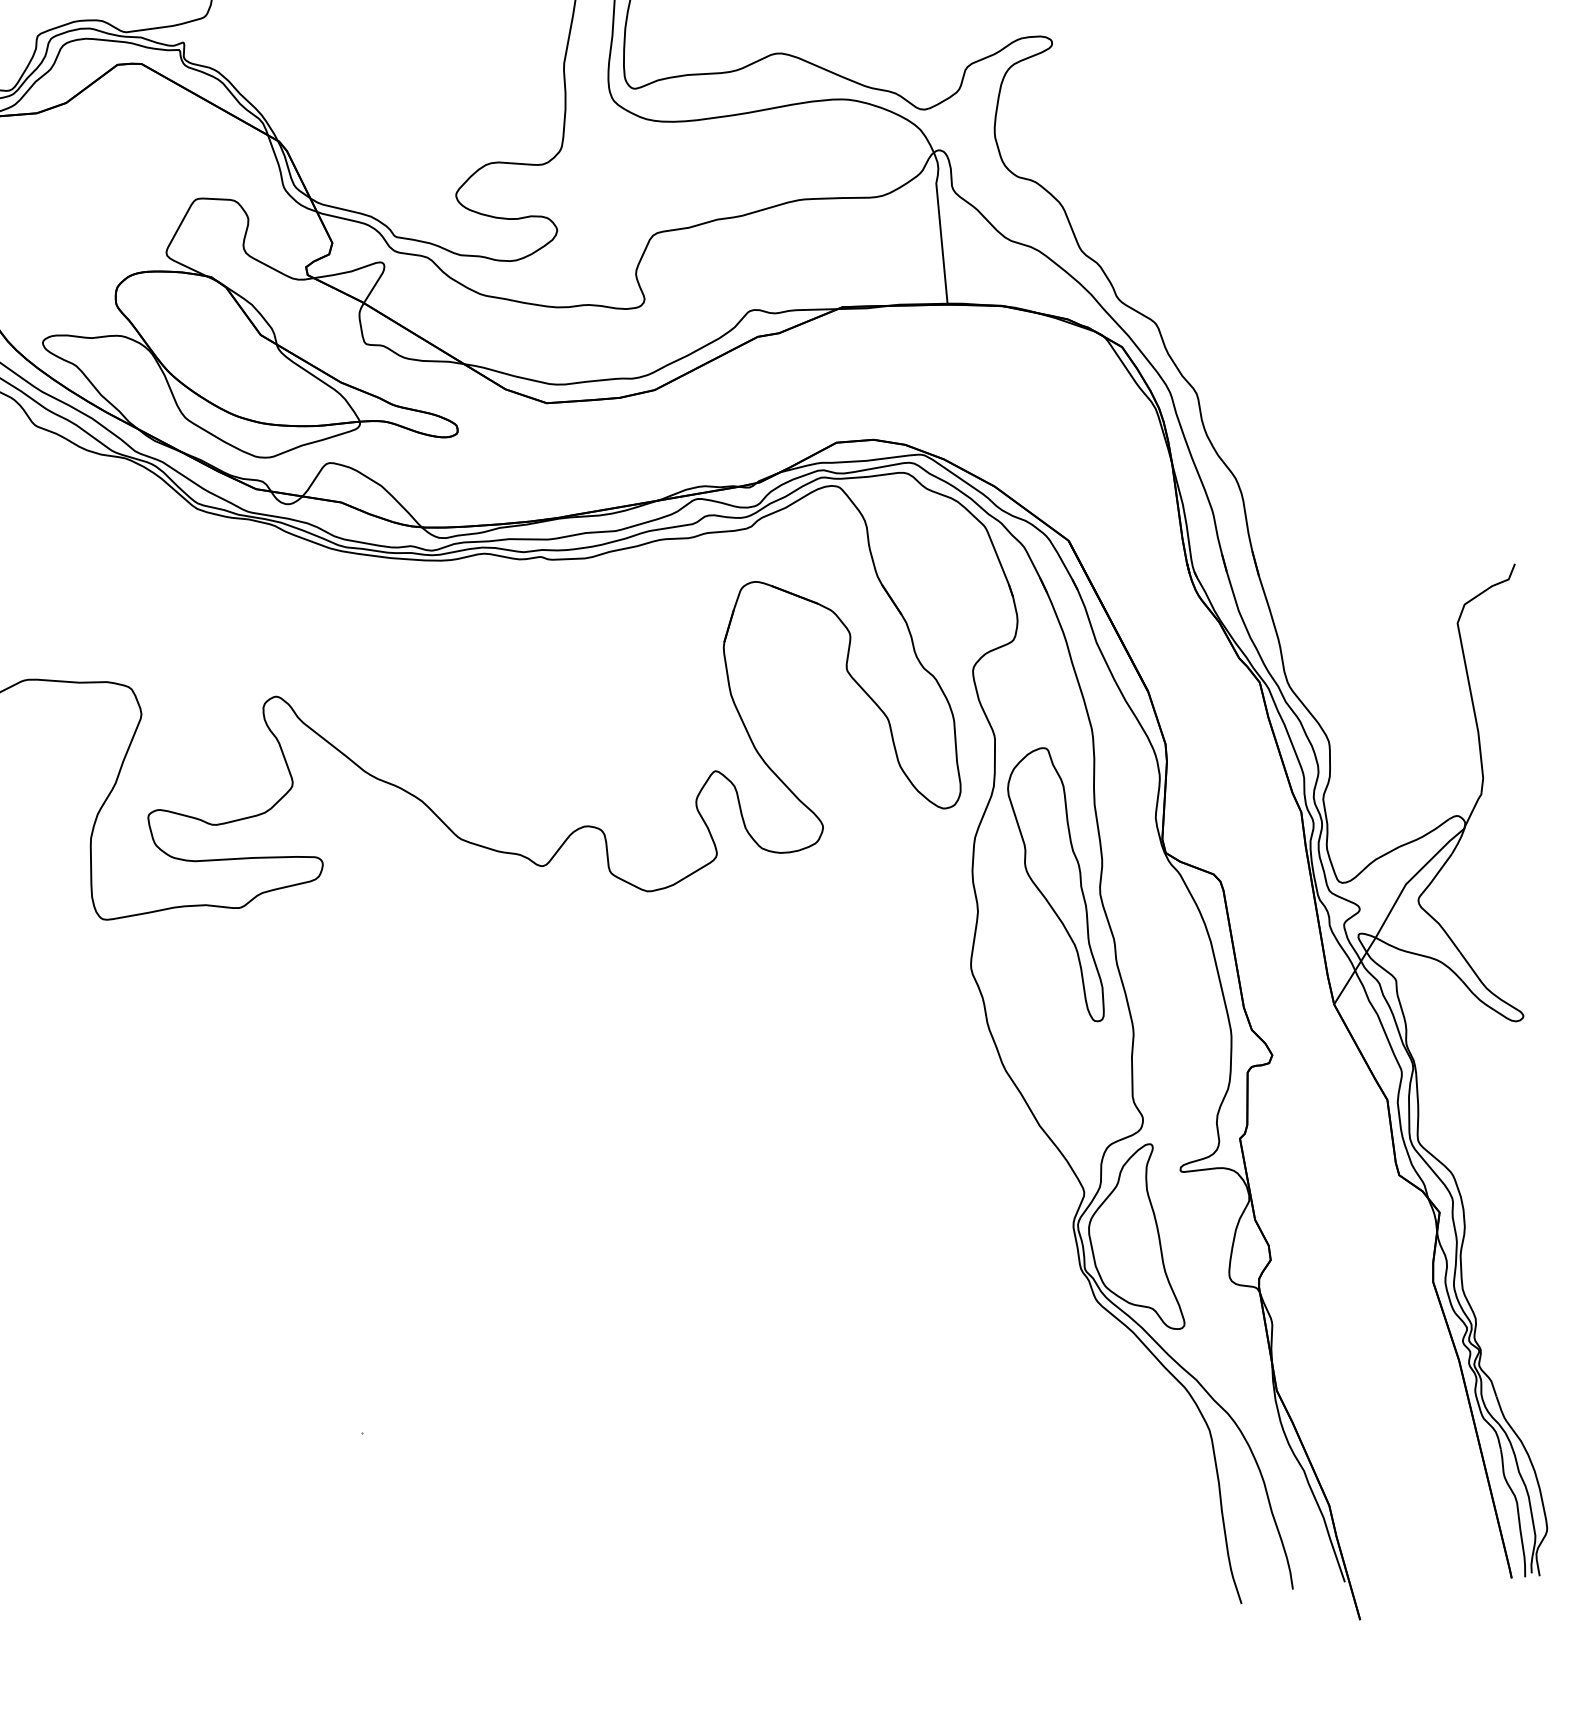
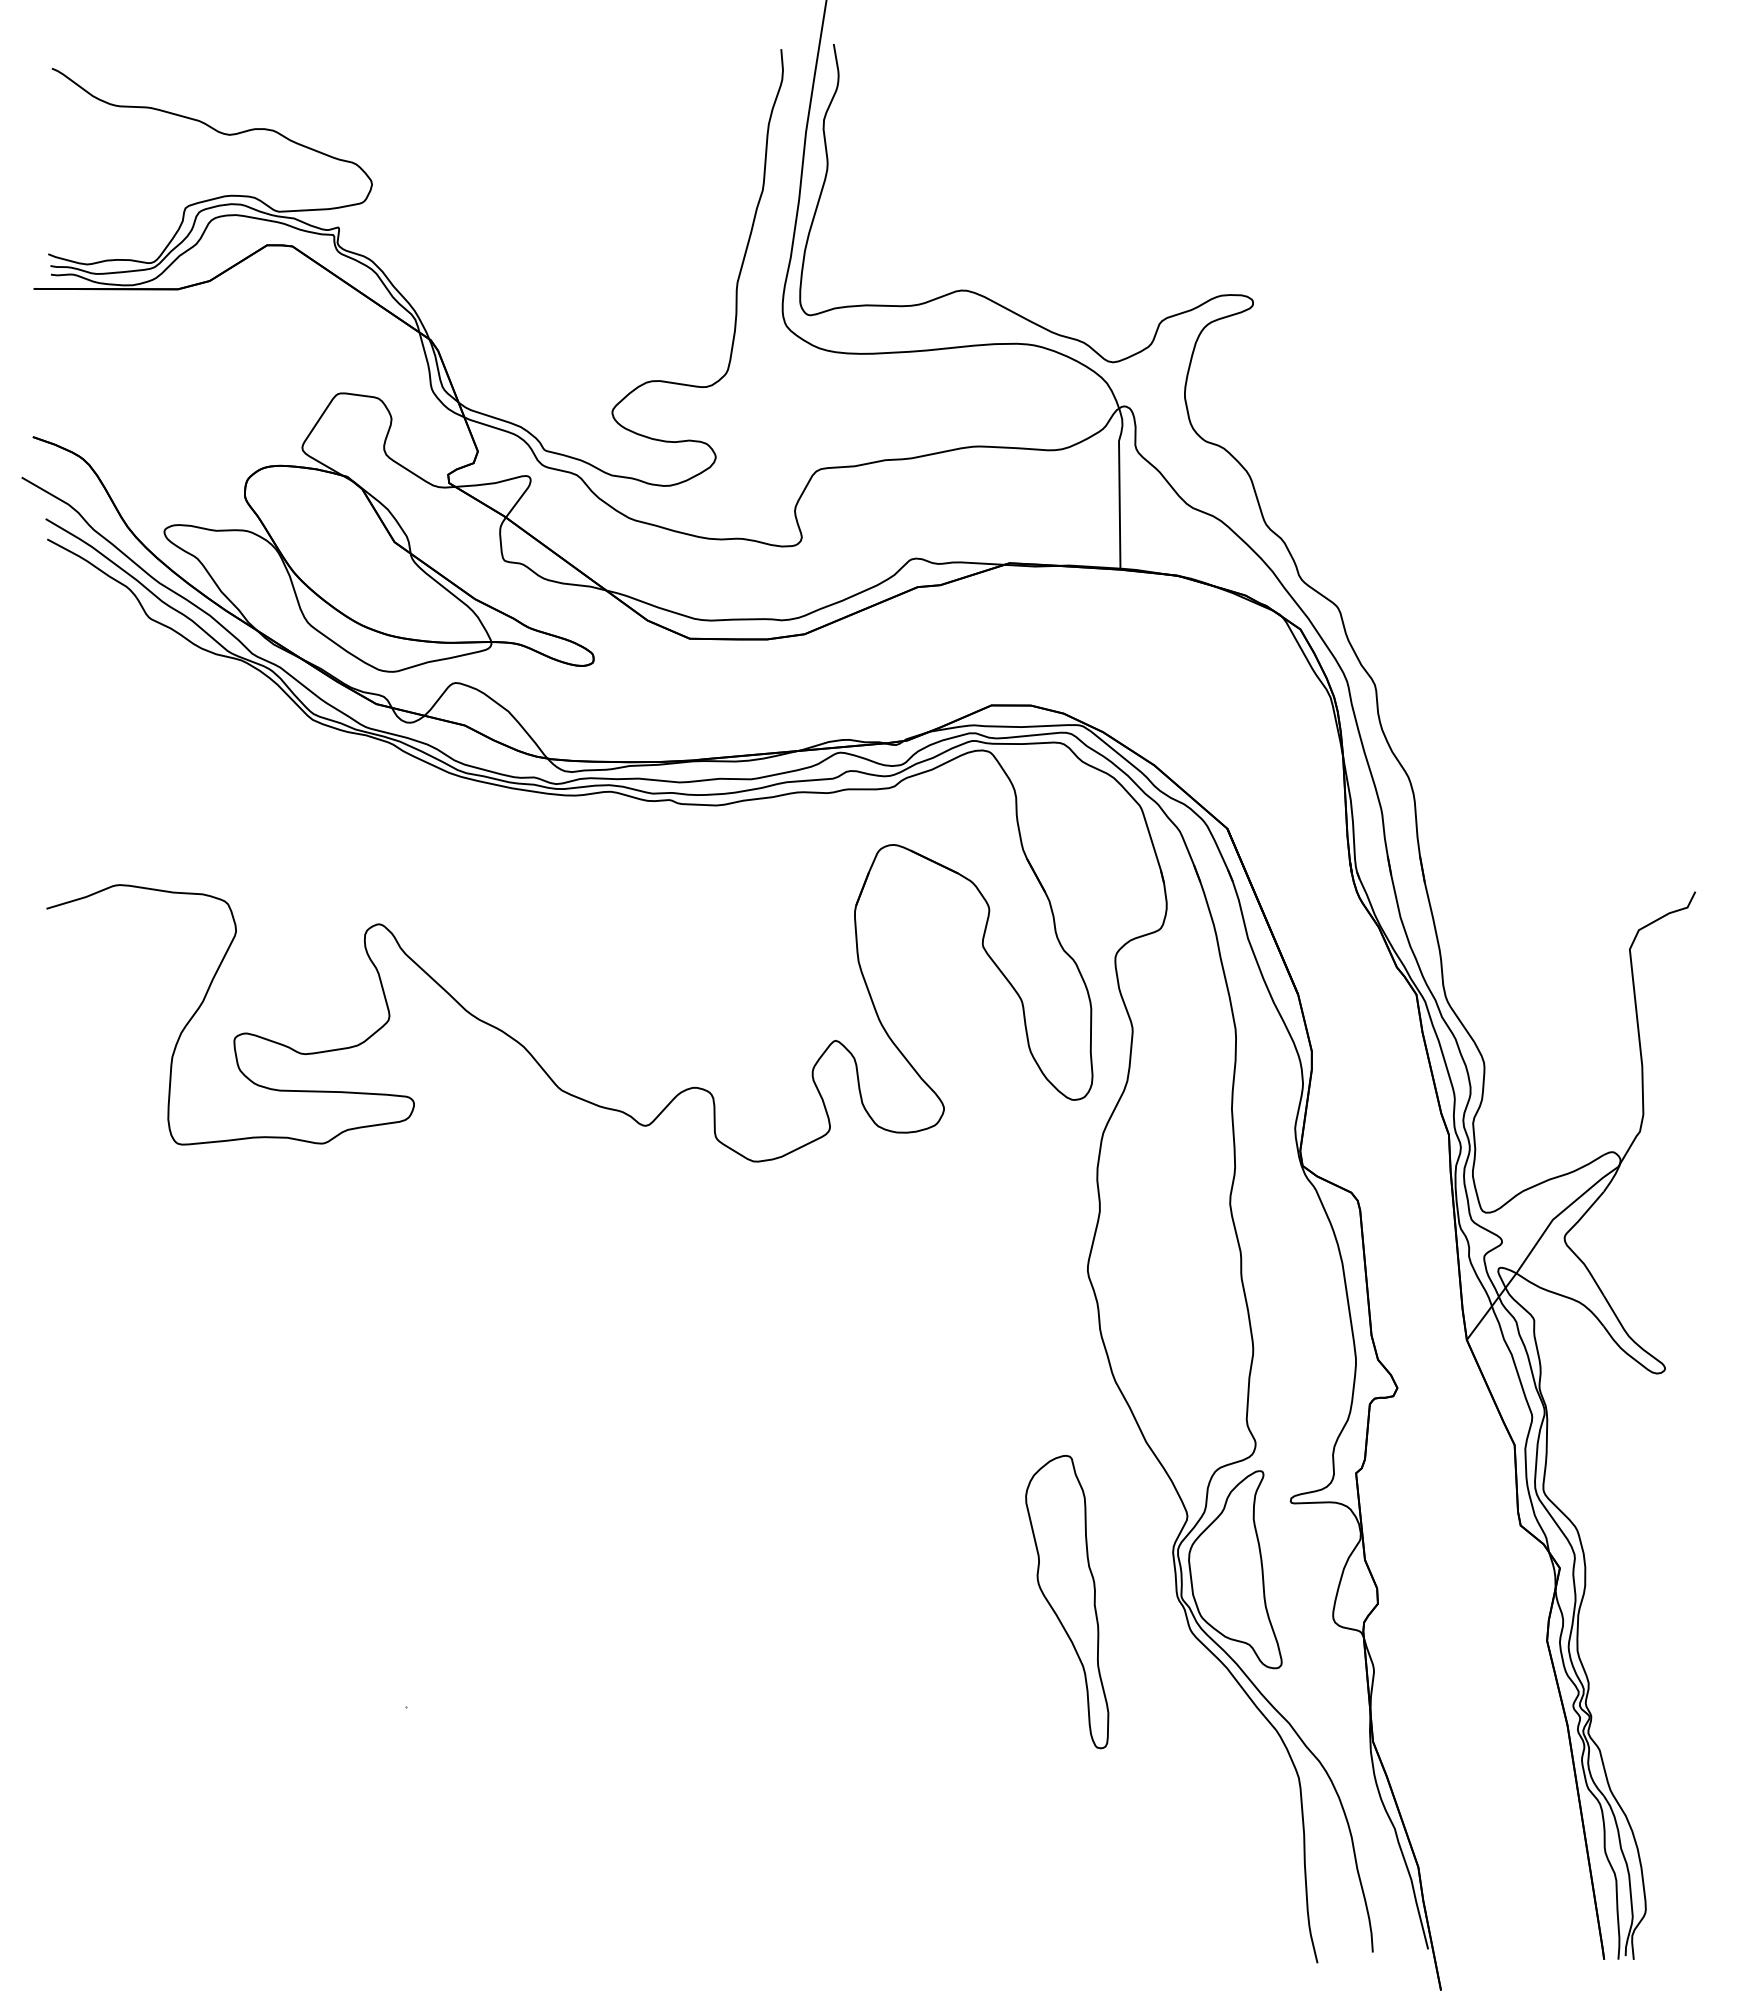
part: (1055, 886) -> (1067, 1602), moved

